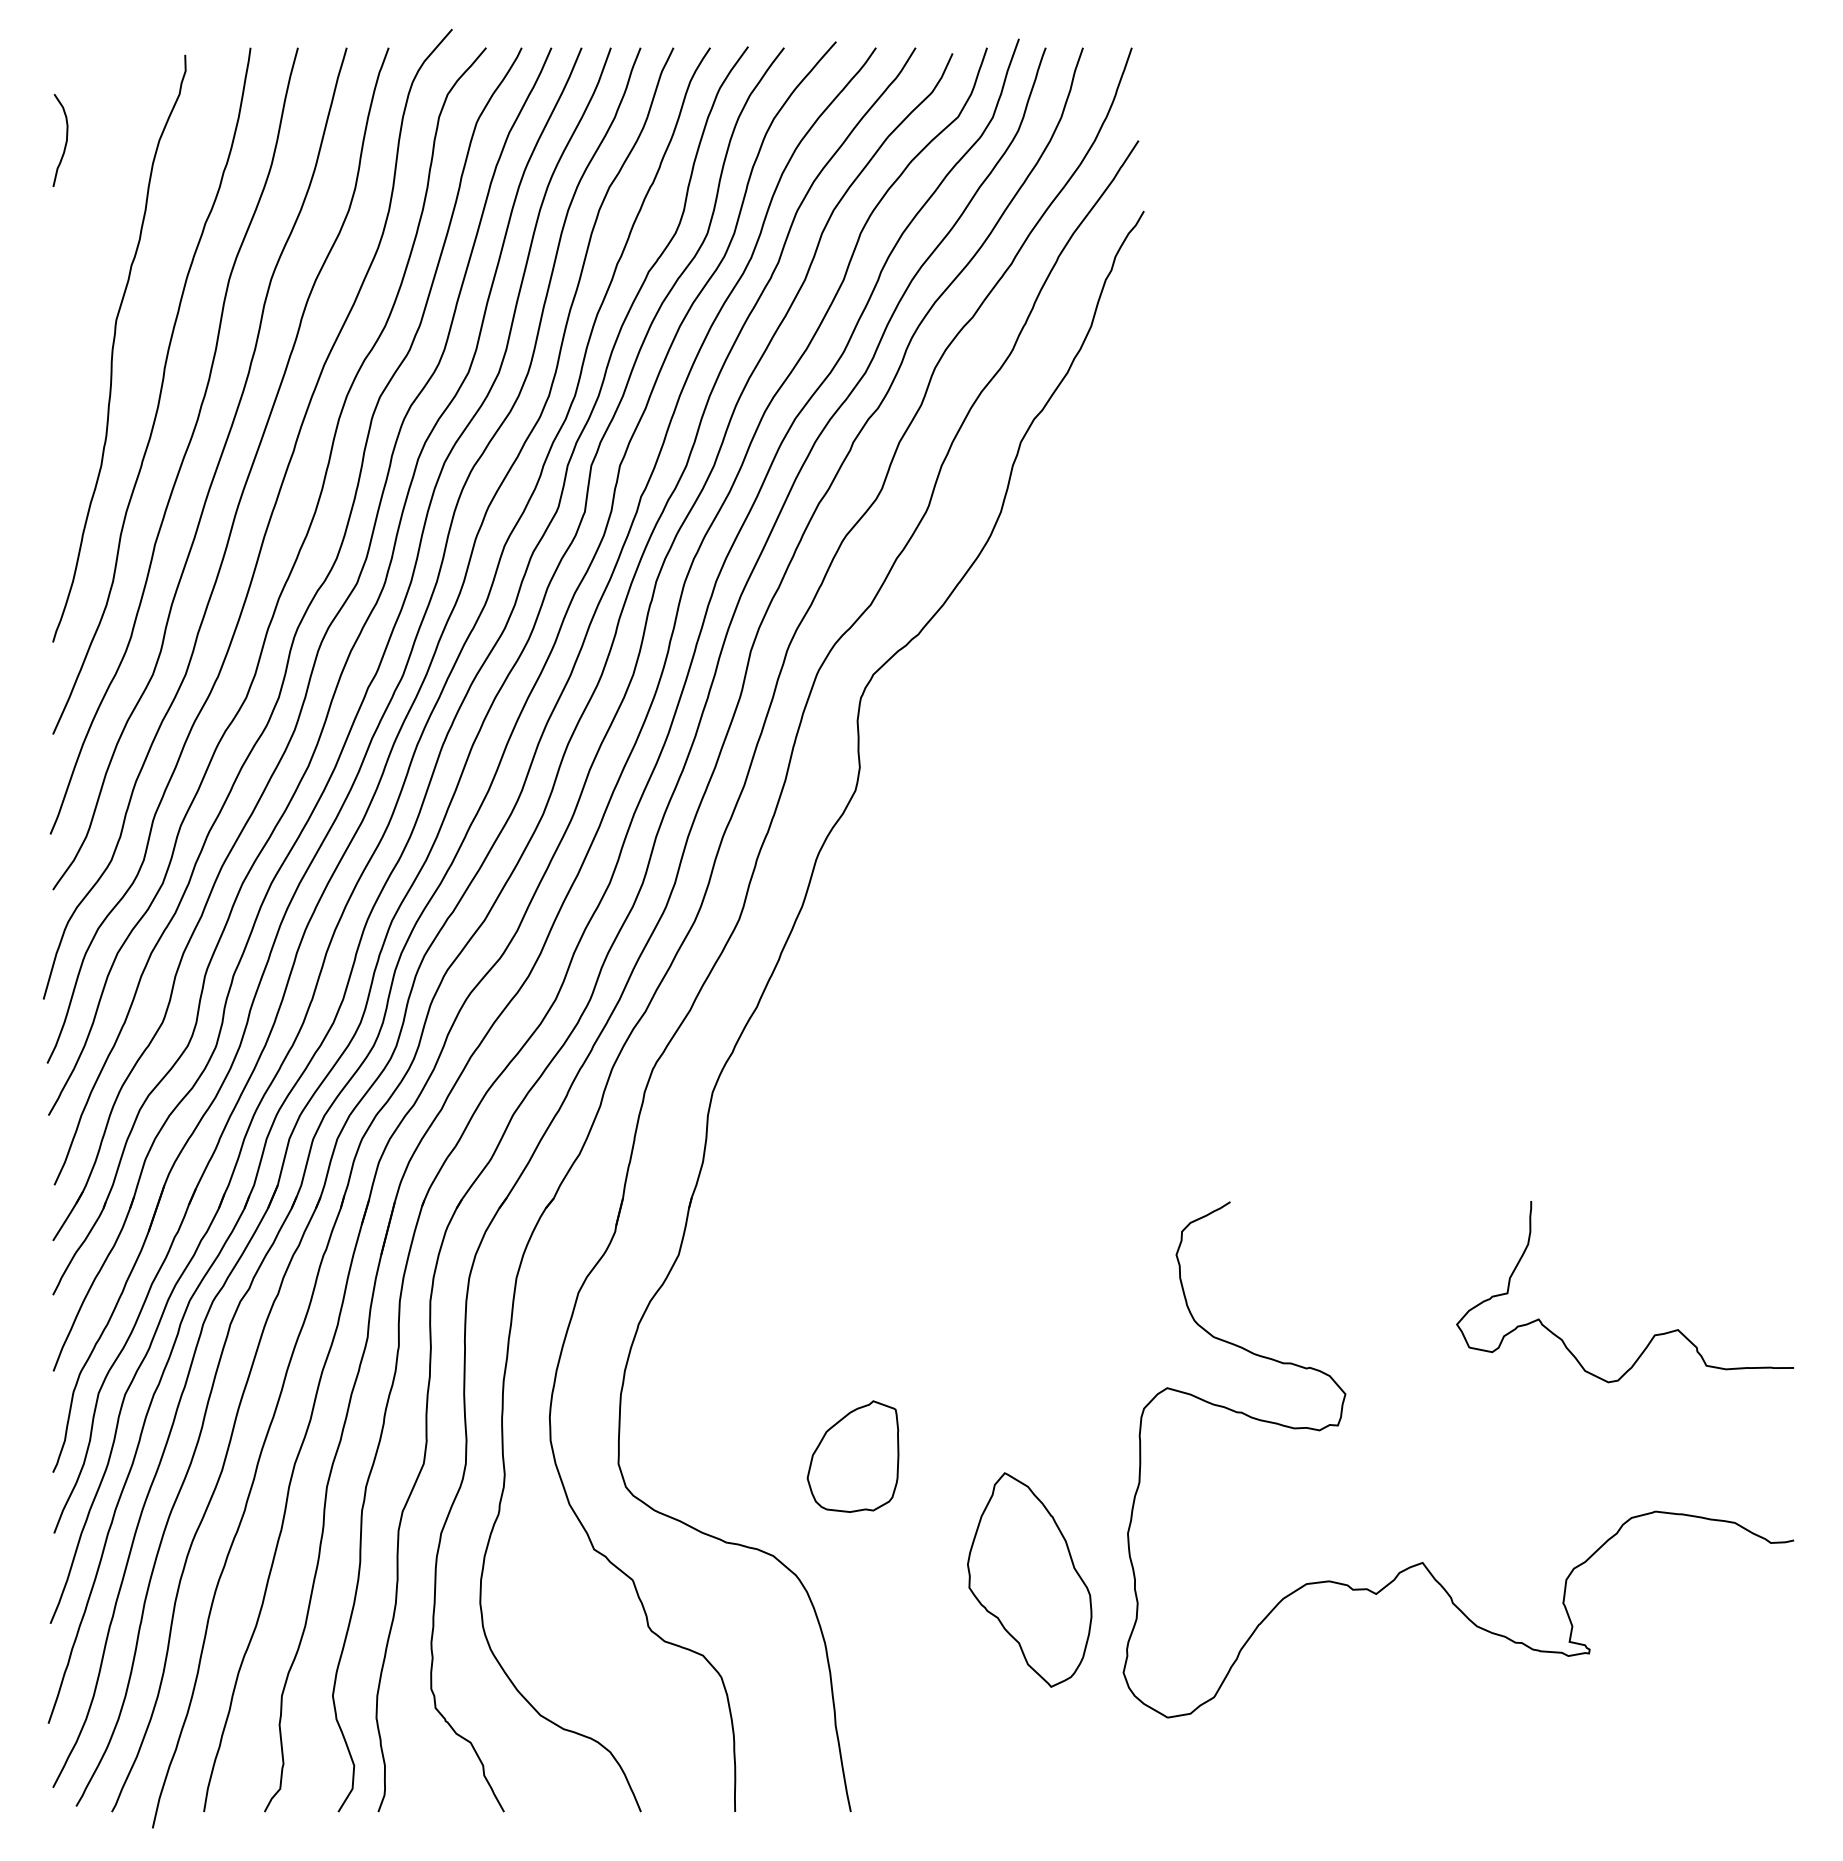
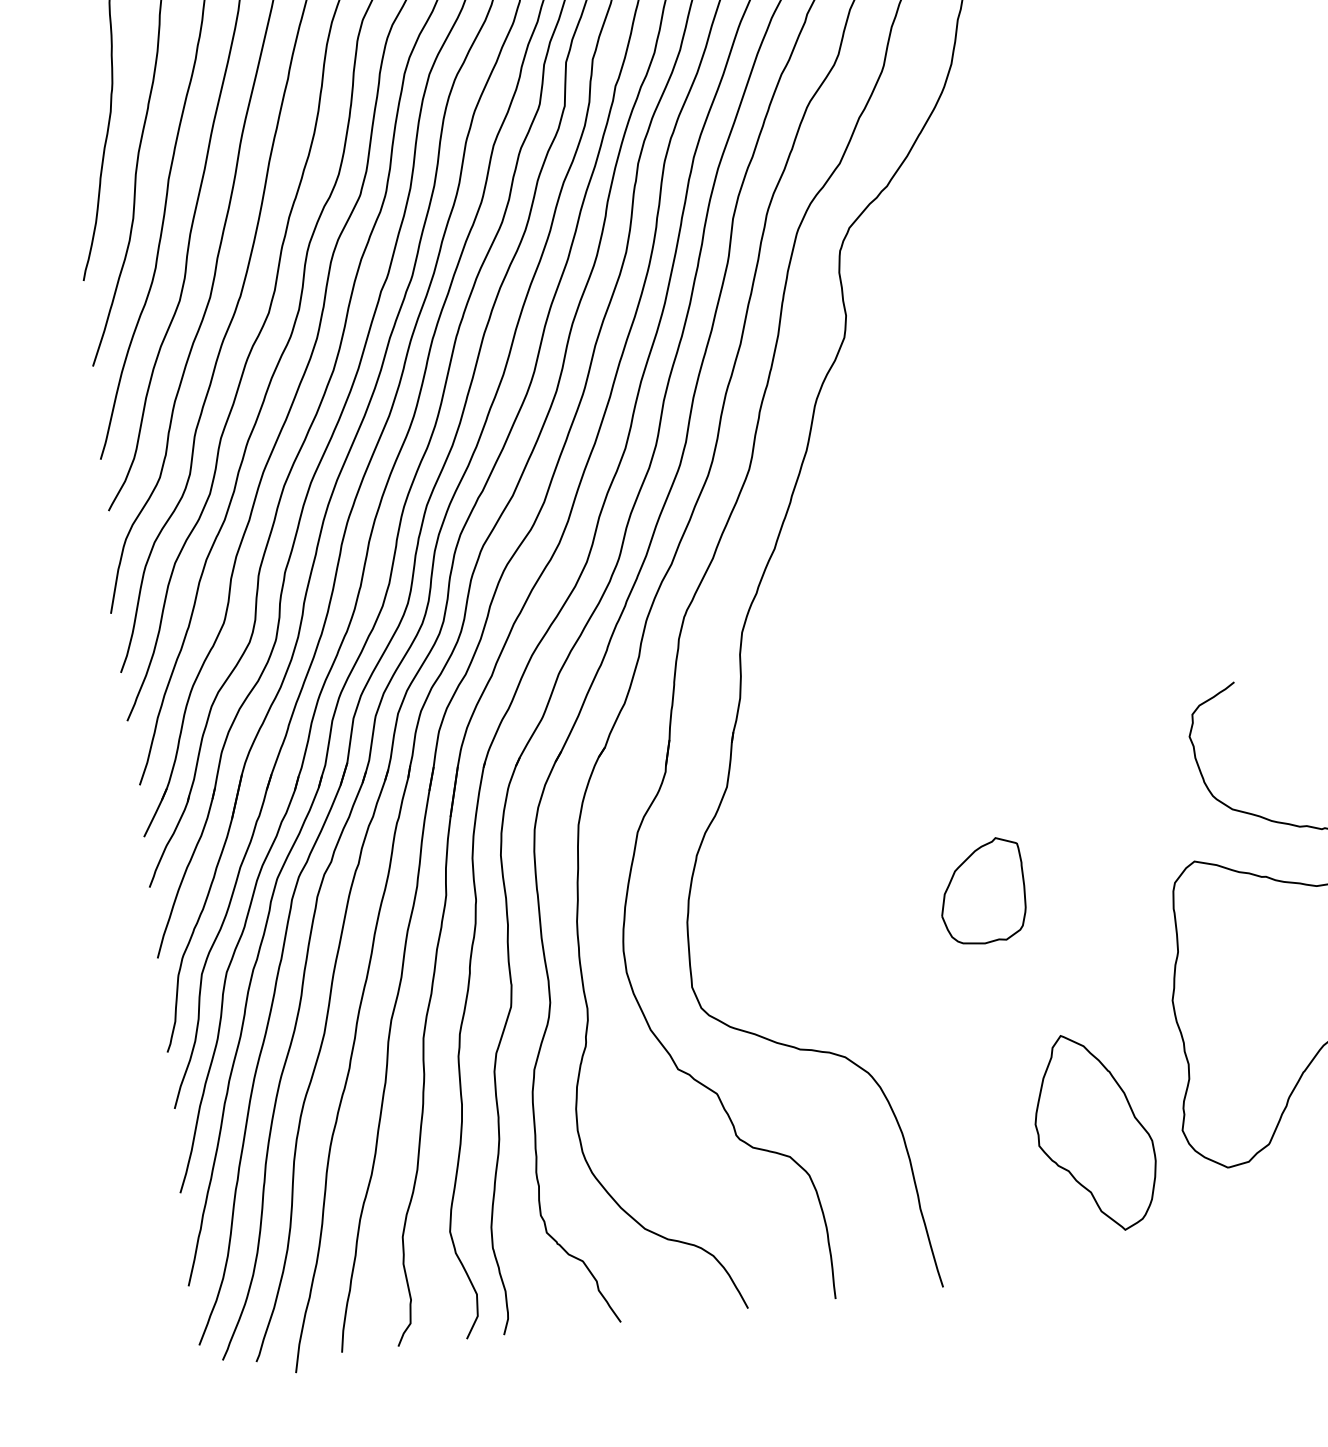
part: (852, 1456) -> (981, 891), moved
part: (1029, 1579) -> (1094, 1132), moved

